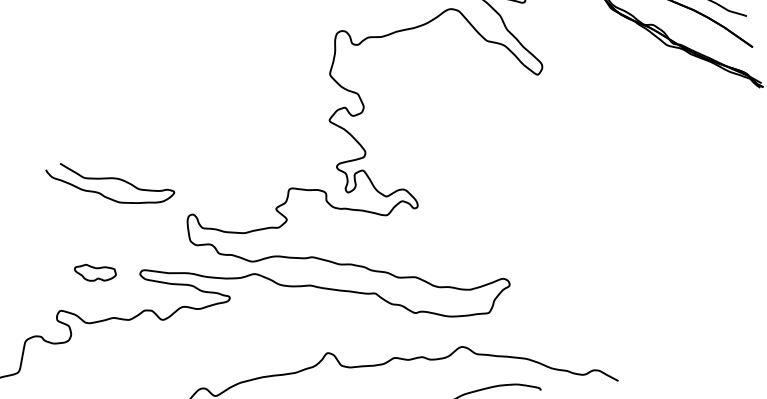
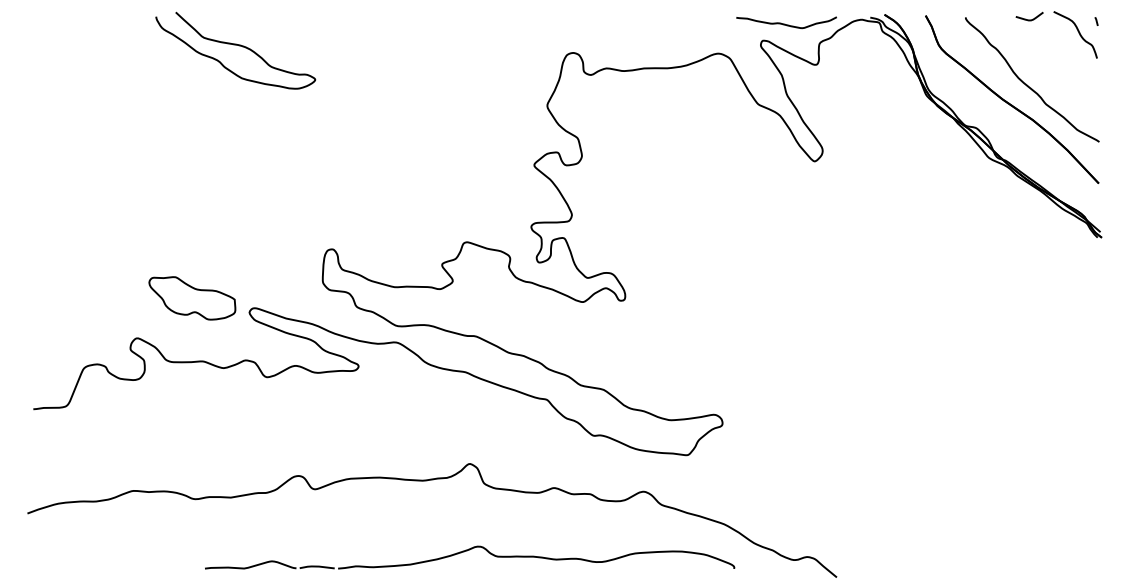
curve: (109, 178) -> (235, 45), moved
part: (95, 272) -> (192, 298), size x1.67

